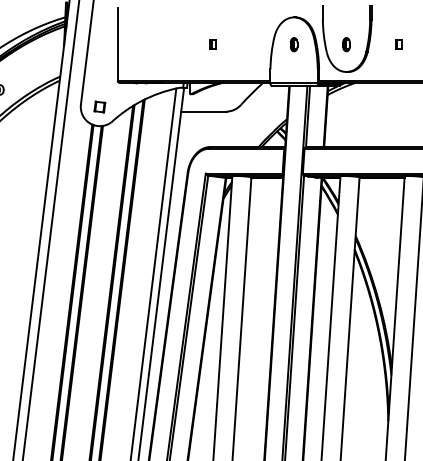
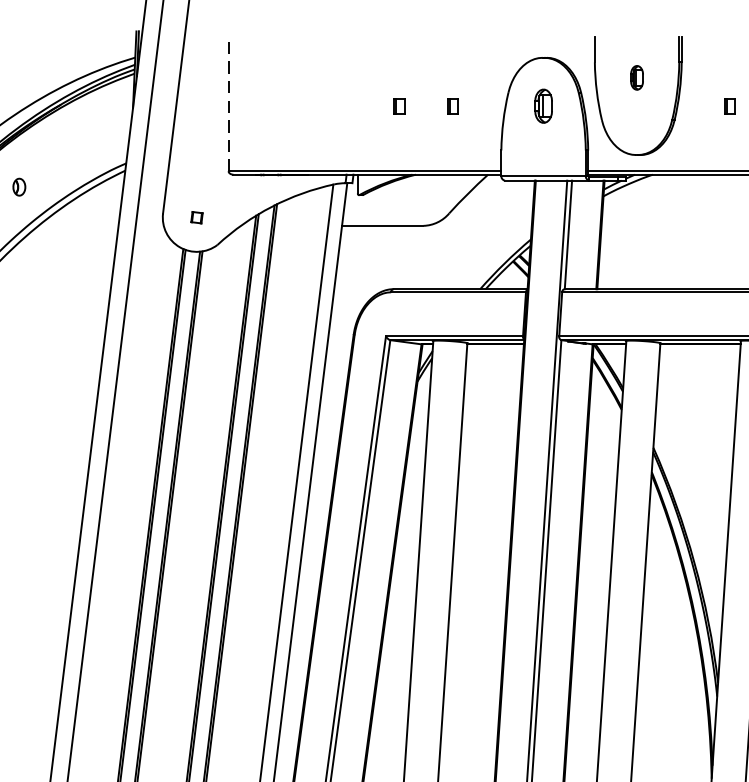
part: (242, 44) -> (451, 106), added
part: (293, 44) -> (542, 106), size x1.4
part: (346, 44) -> (637, 77), moved
line: (117, 45) -> (228, 107), solid -> dashed
part: (99, 106) -> (196, 216), size x0.6

